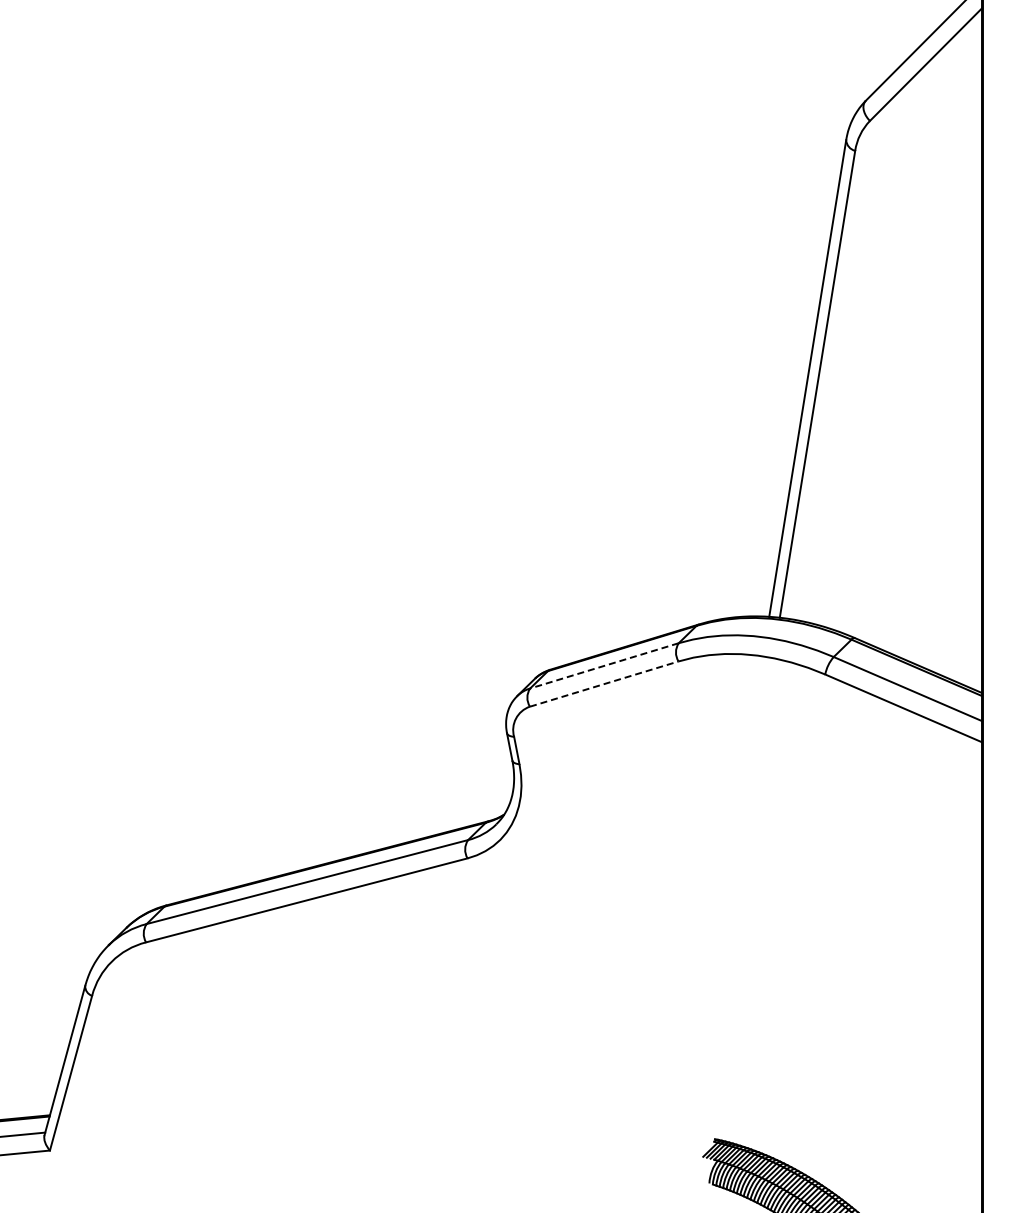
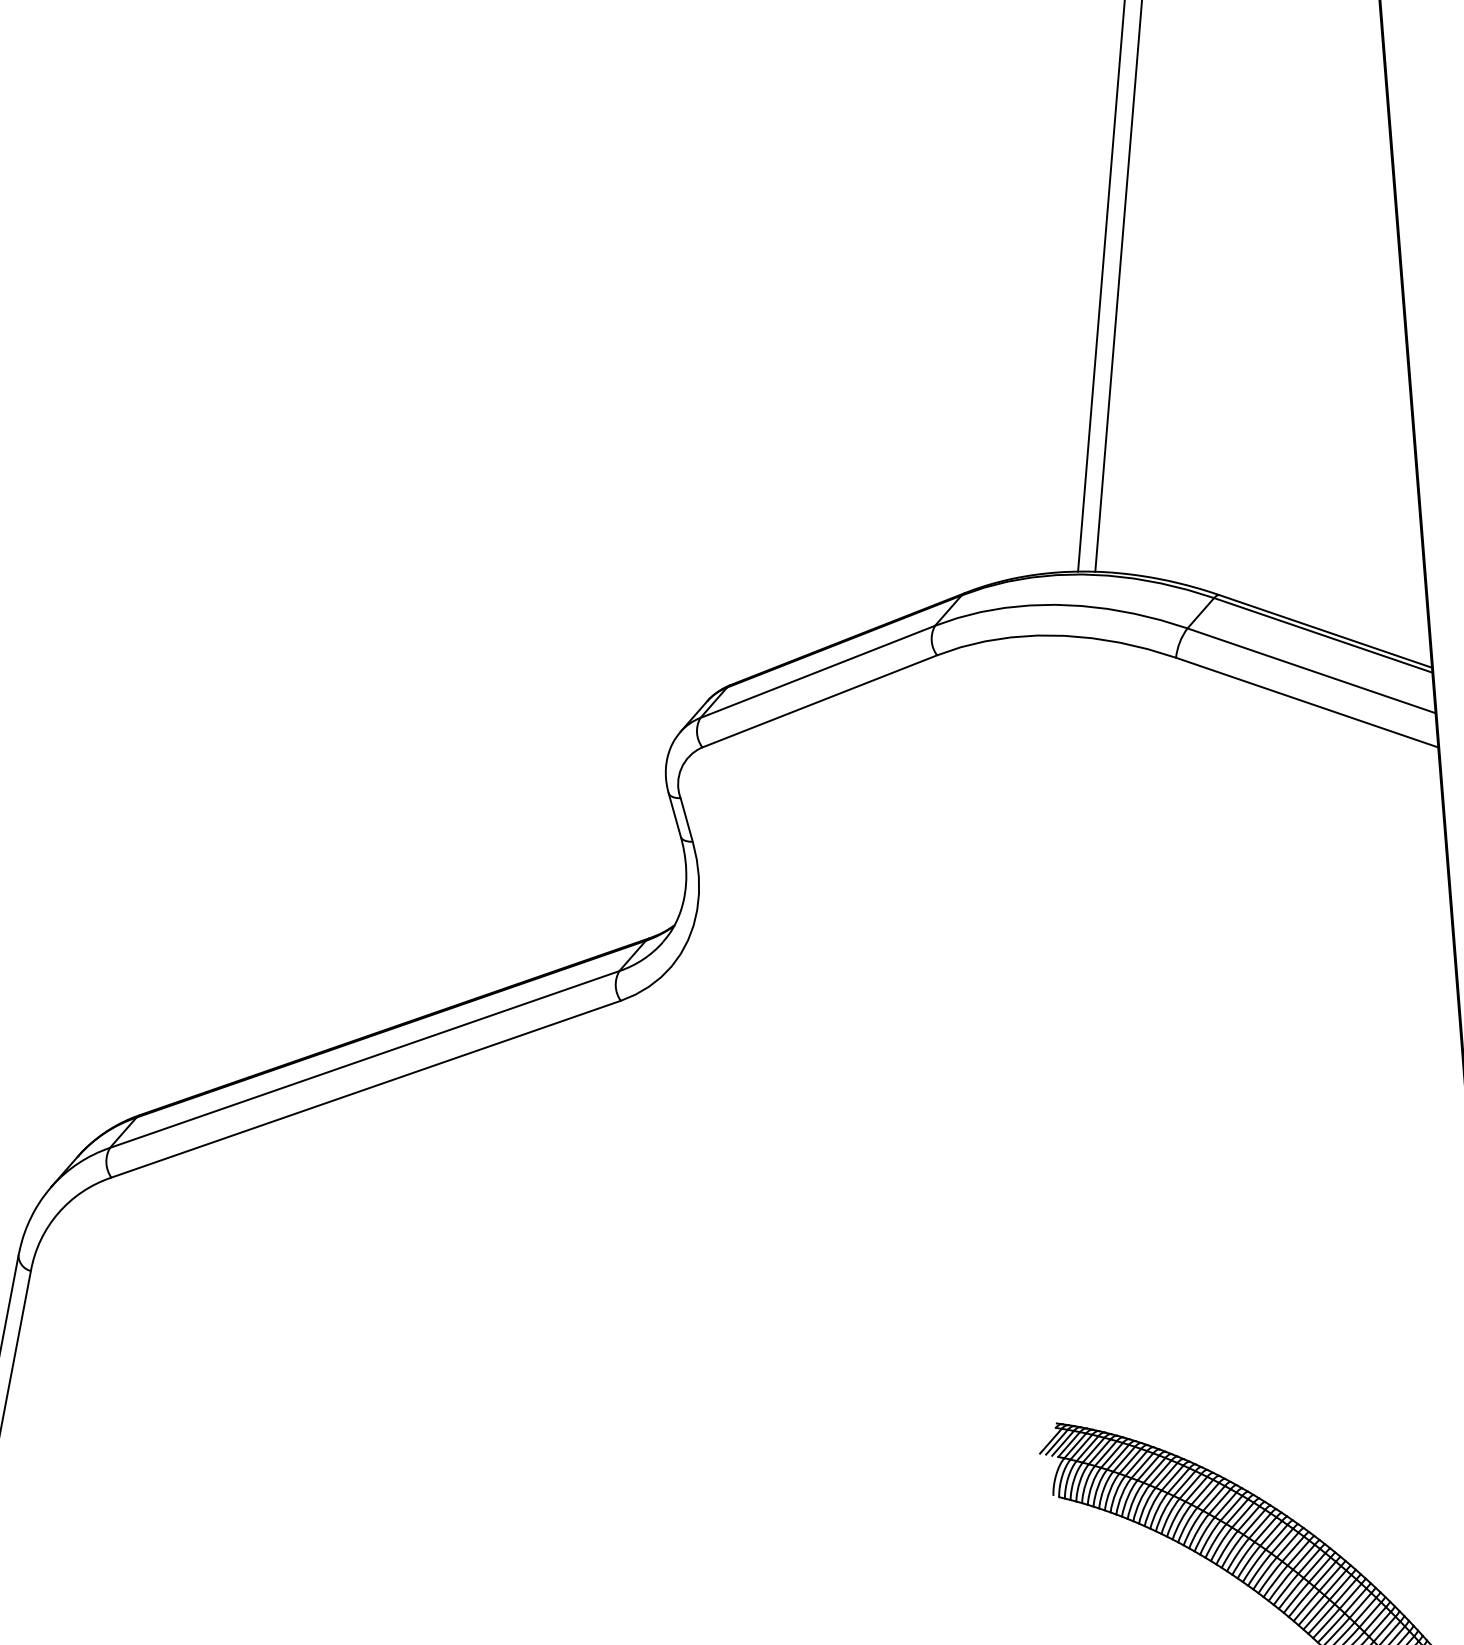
line: (604, 665) -> (817, 671), dashed -> solid
line: (604, 684) -> (820, 702), dashed -> solid

